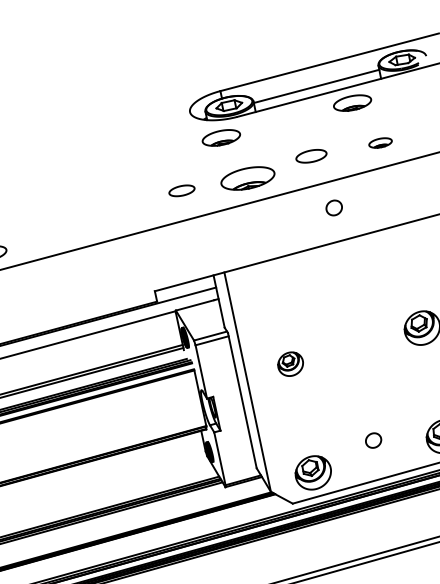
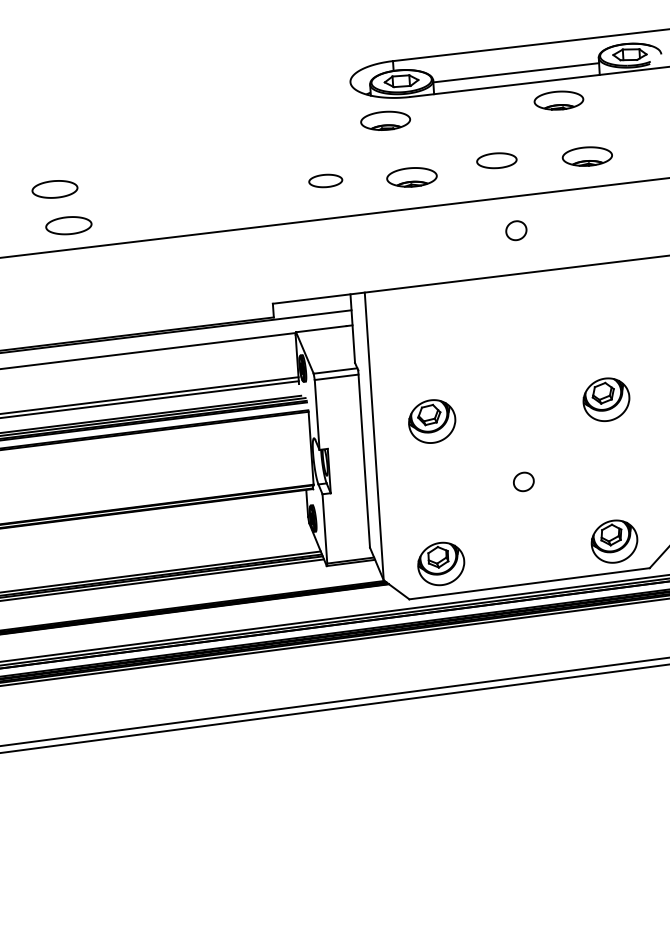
part: (379, 143) -> (586, 156), size x1.67
part: (247, 178) -> (411, 177), size x0.71
part: (290, 364) -> (432, 421), size x1.43
part: (373, 440) -> (523, 481), moved

